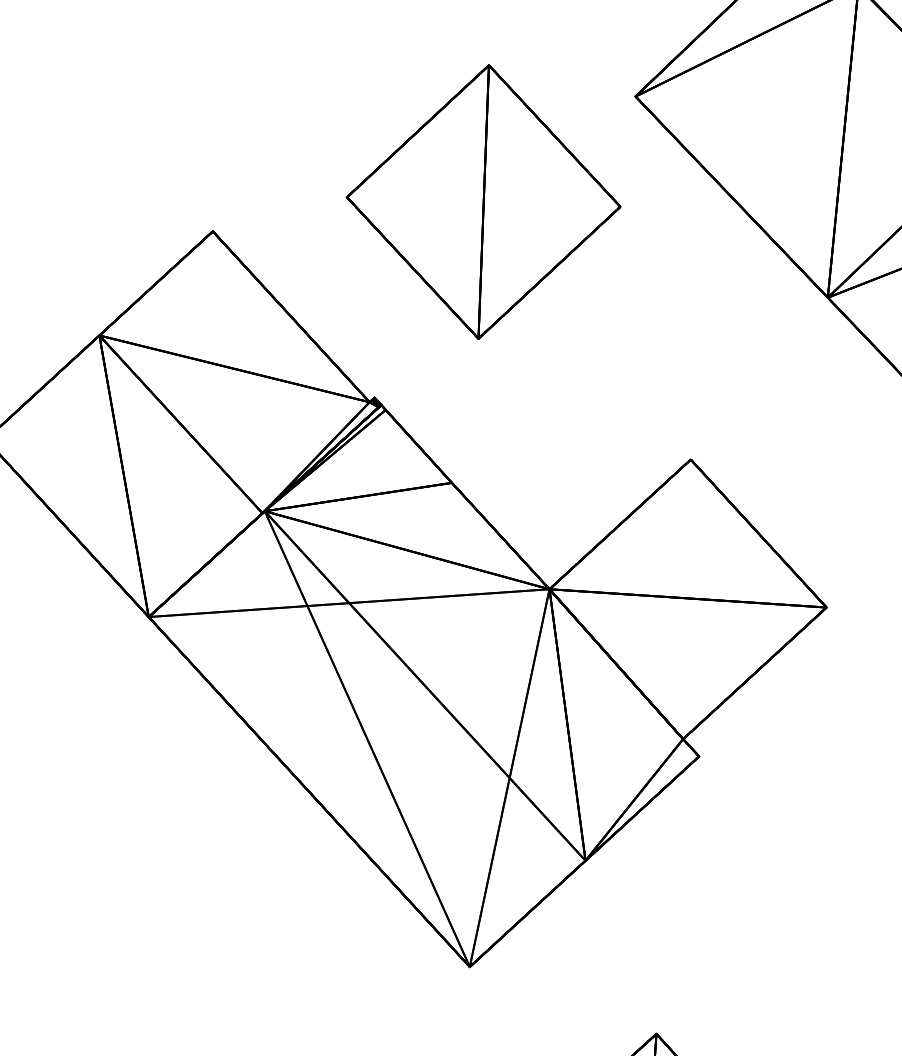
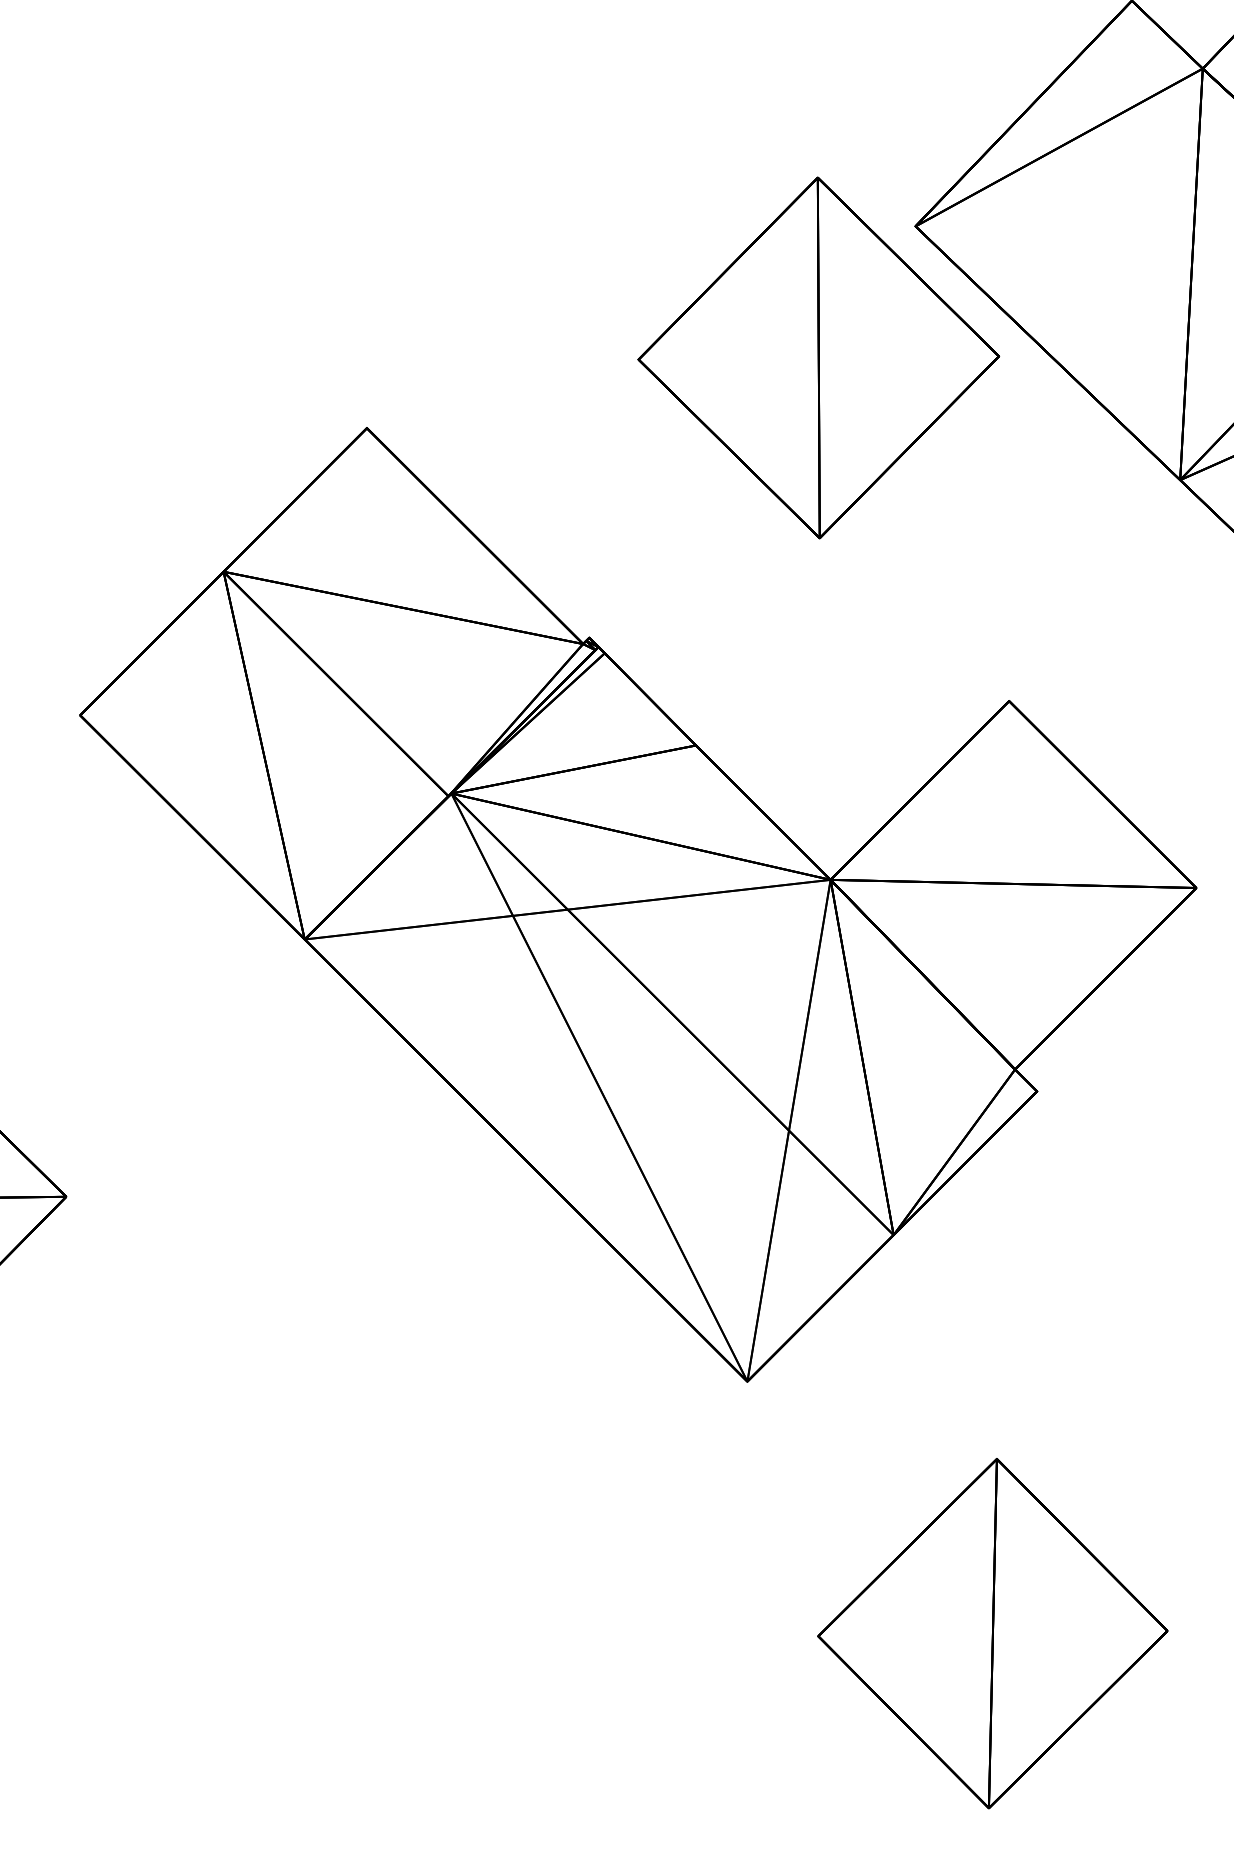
part: (483, 201) -> (818, 357), moved

